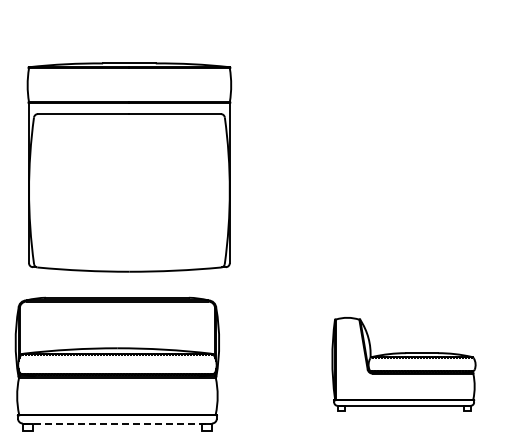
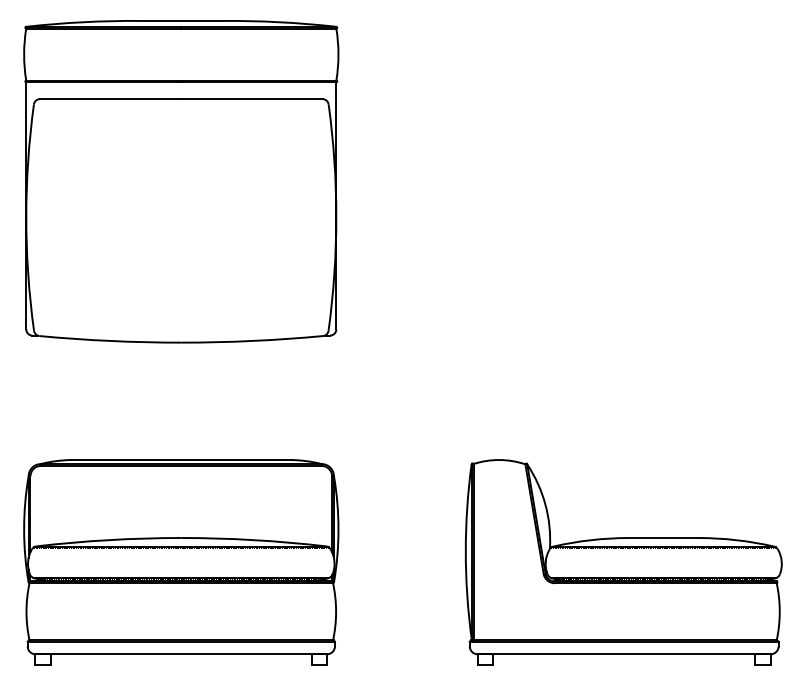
part: (129, 167) -> (181, 181), moved
part: (403, 364) -> (623, 563), size x1.43
line: (117, 423) -> (181, 654), dashed -> solid

